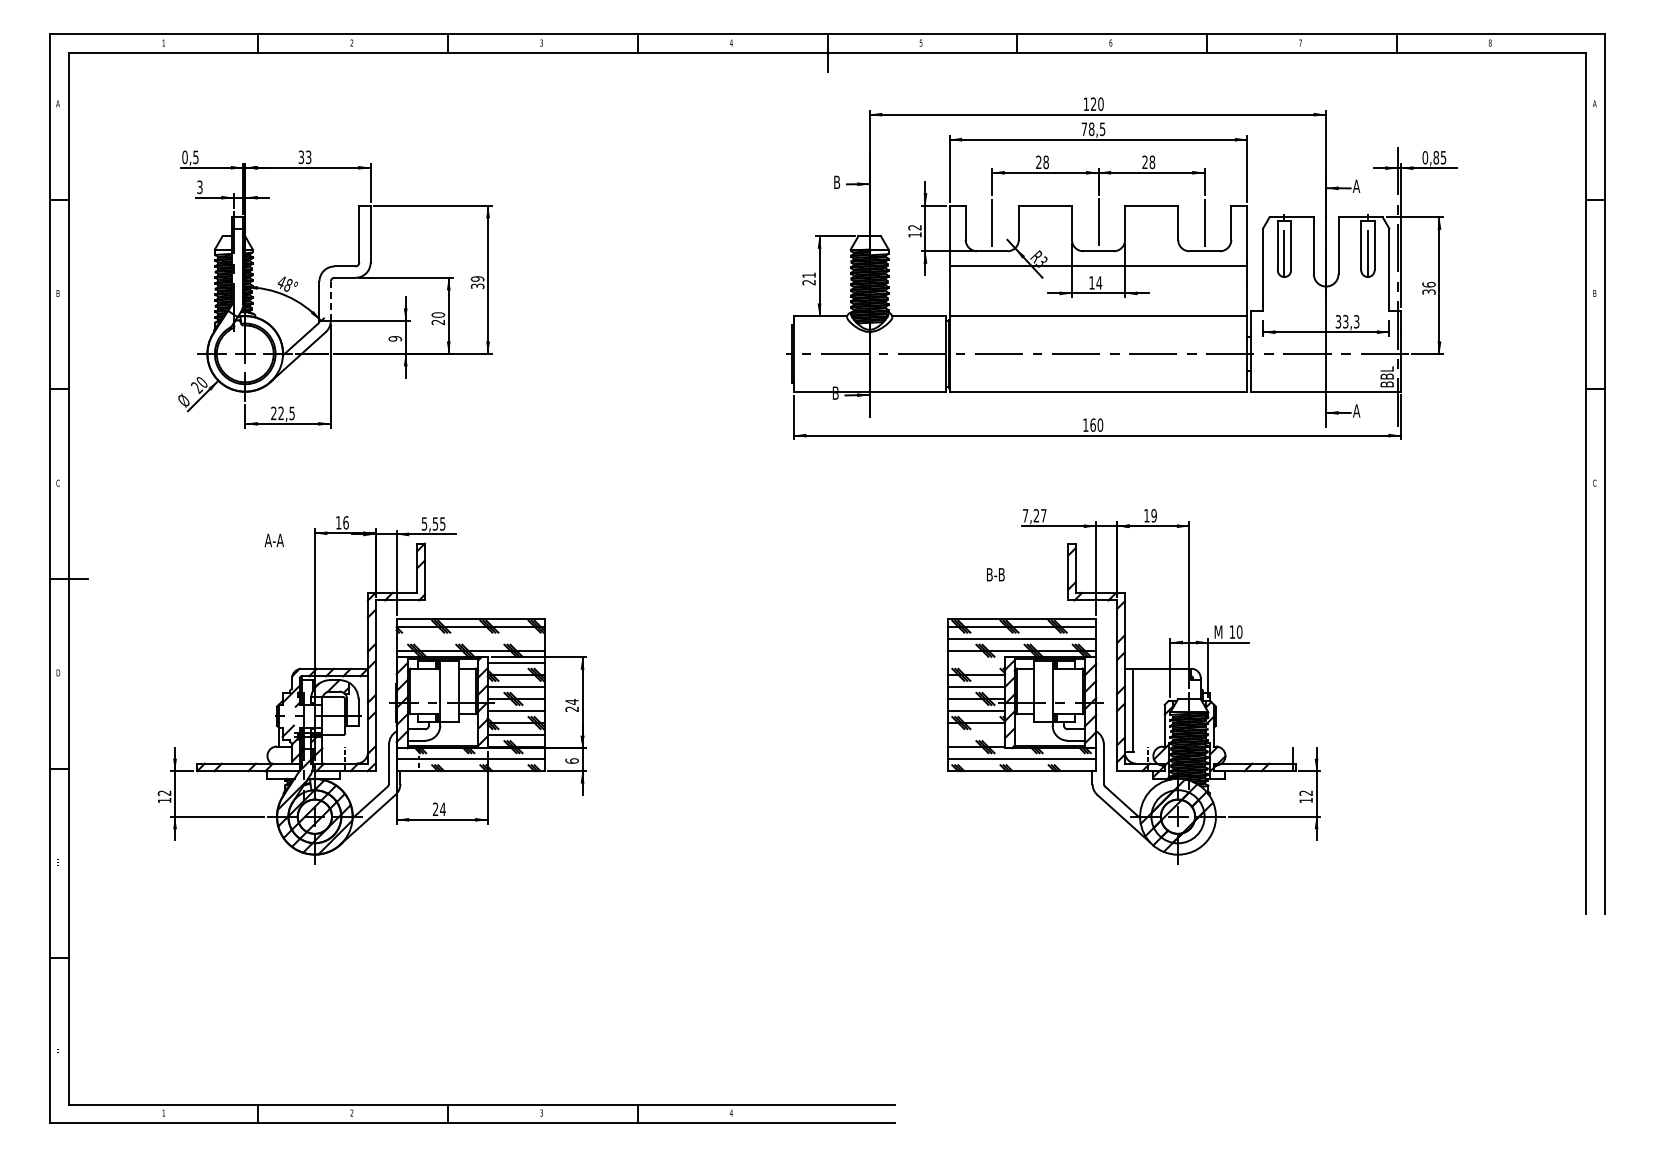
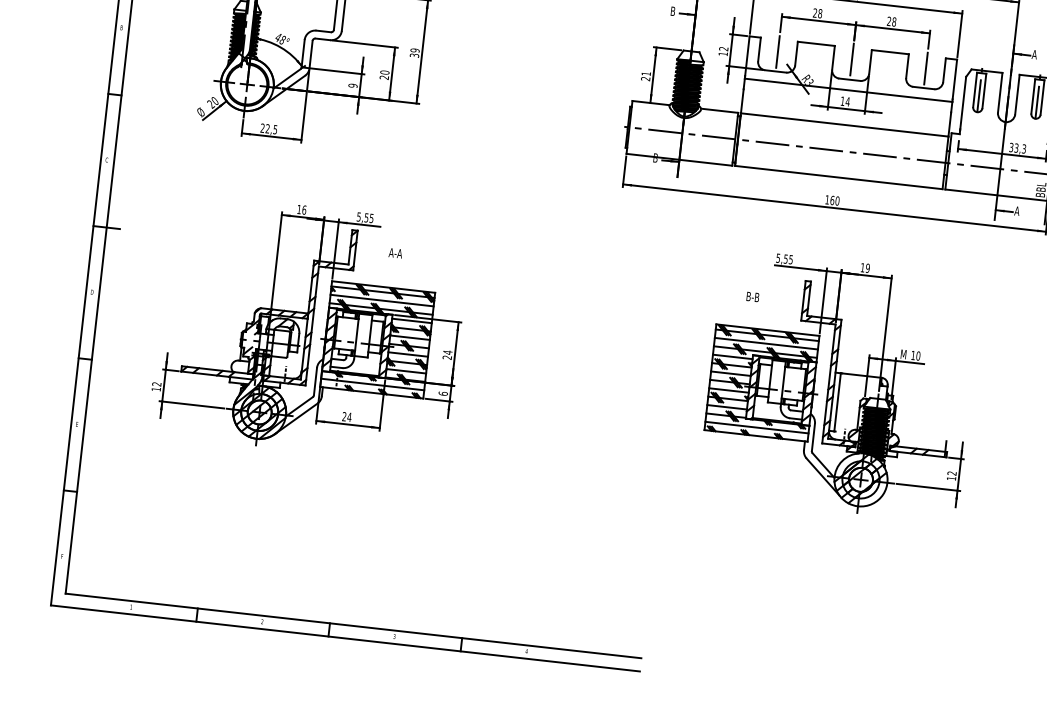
line: (330, 301) -> (310, 54), dashed -> solid
text: (1034, 515) -> (784, 258), 7,27 -> 5,55
text: (273, 540) -> (395, 253), moved
line: (470, 638) -> (382, 300), added
line: (976, 662) -> (732, 356), added
line: (976, 735) -> (726, 407), added

